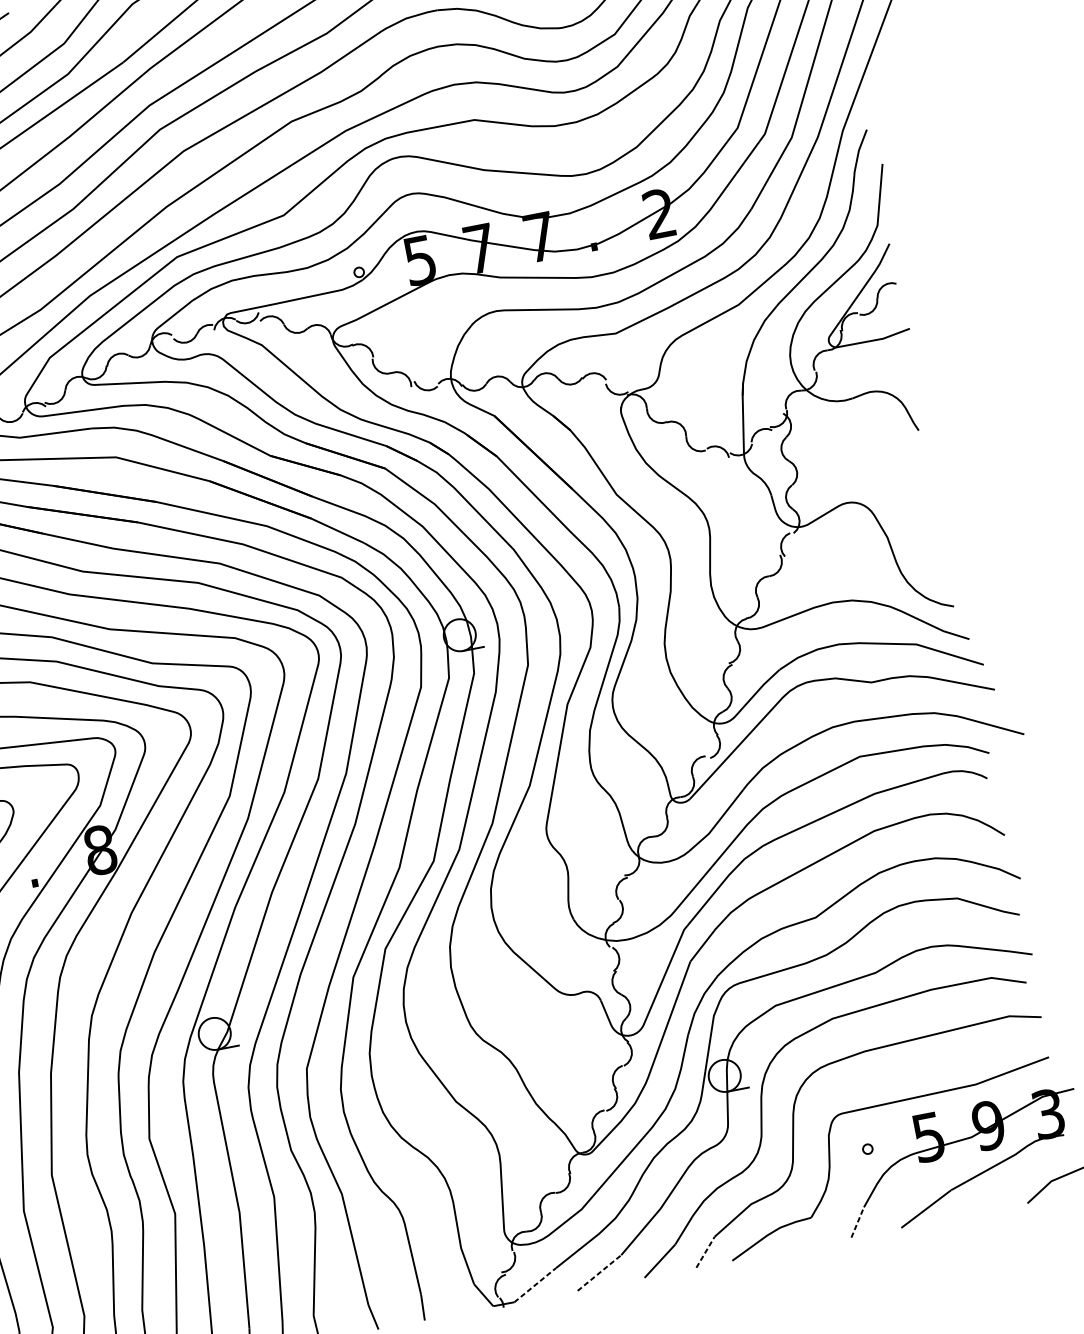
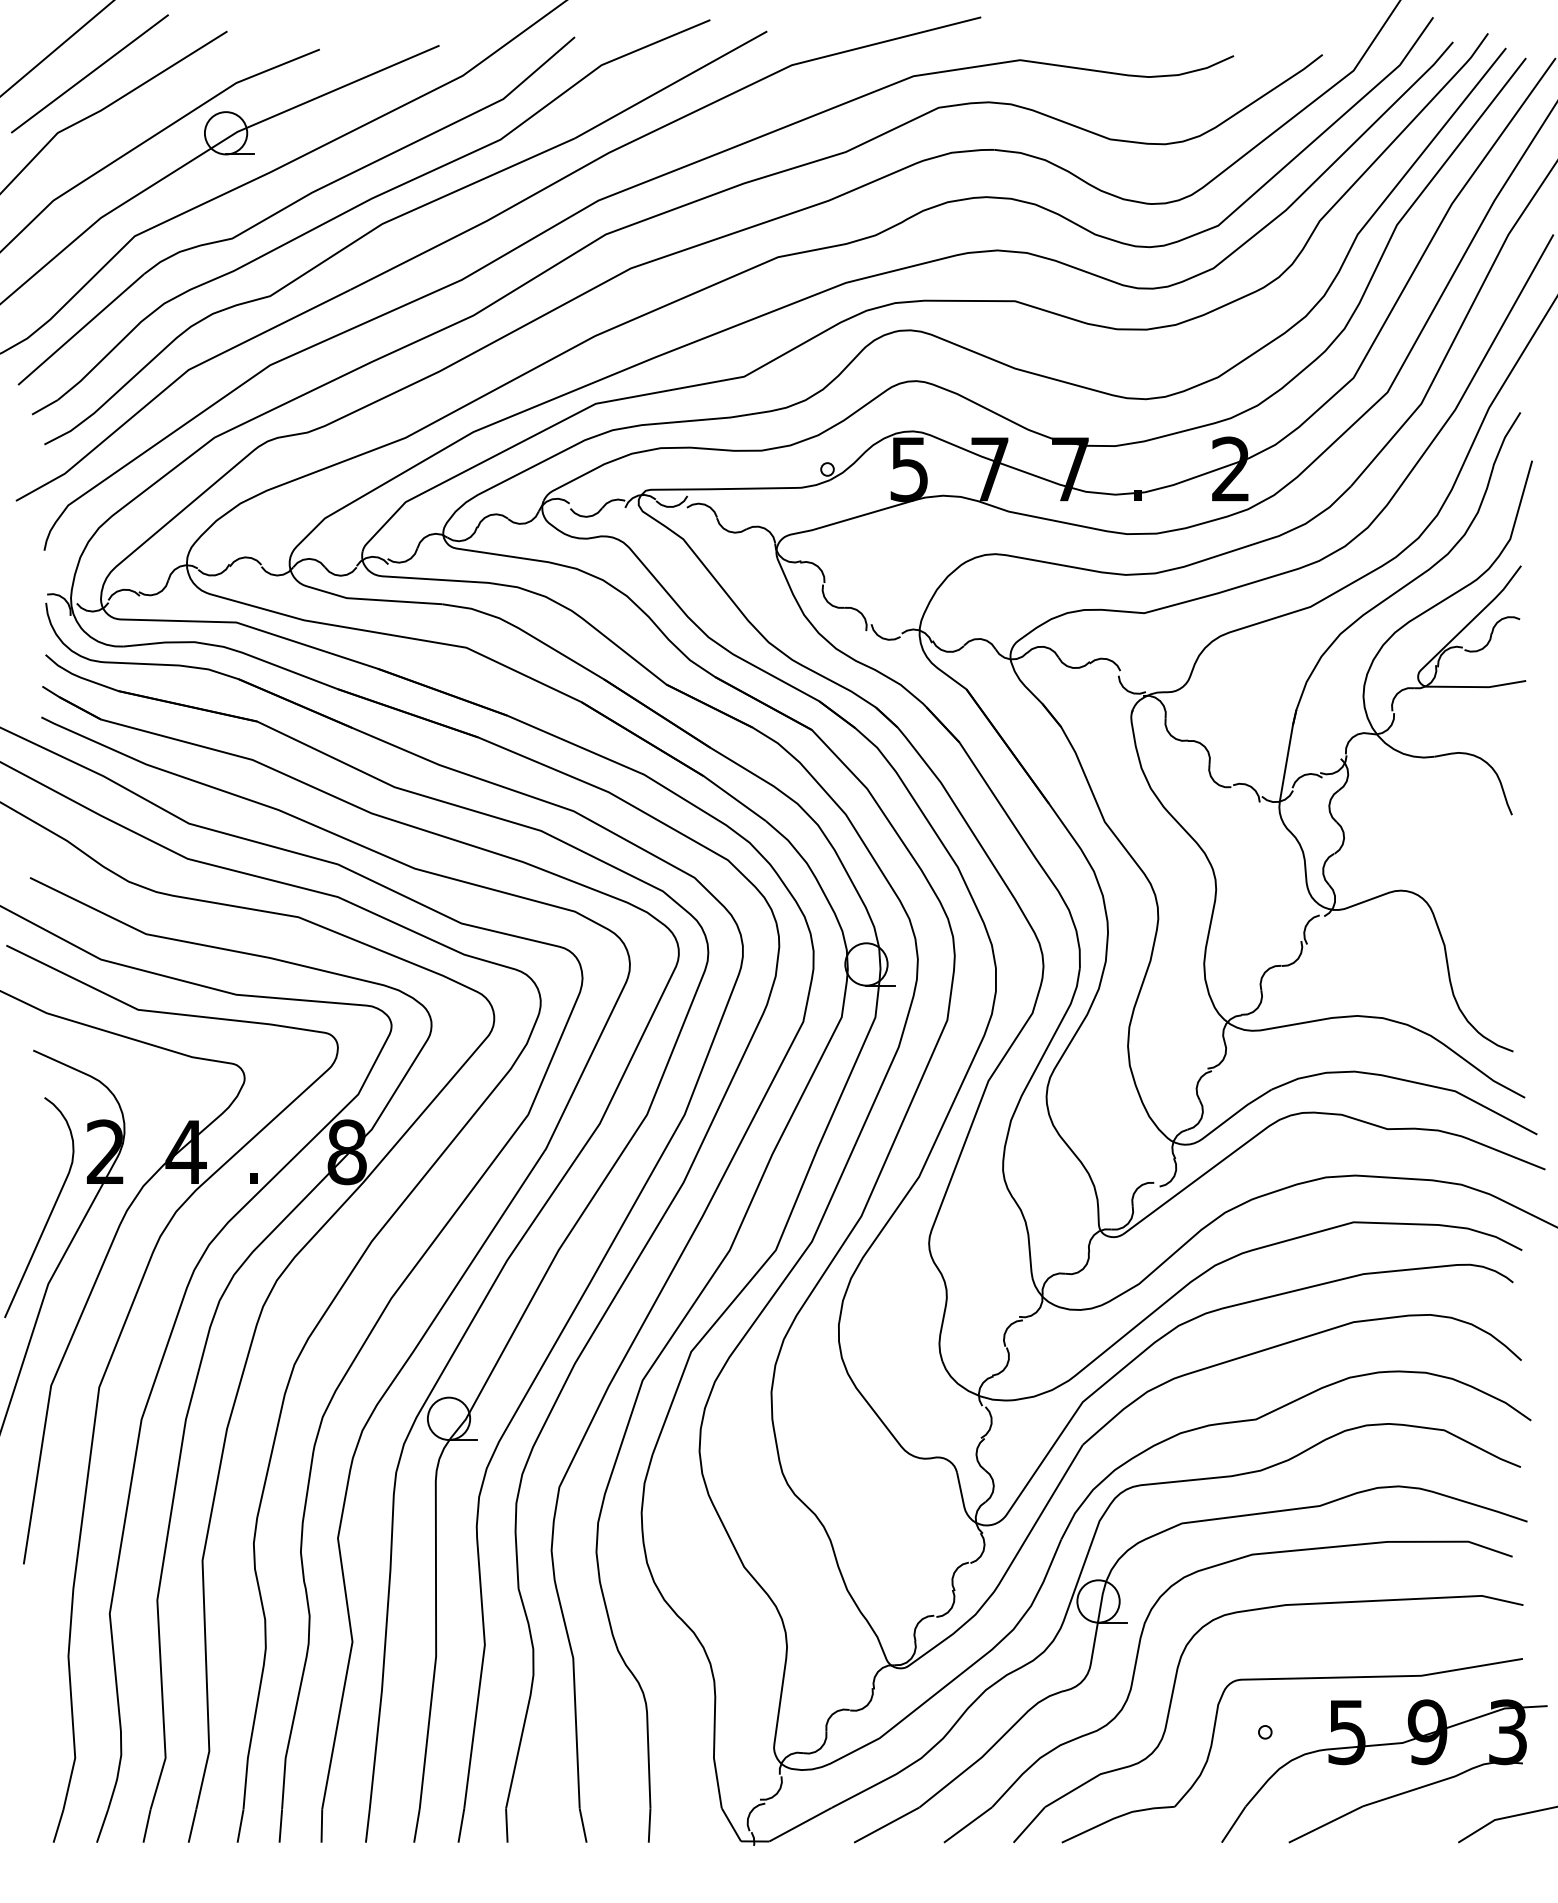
line: (857, 1222) -> (1233, 1824), dashed -> solid
line: (705, 1251) -> (1029, 1824), dashed -> solid
line: (599, 1272) -> (887, 1824), dashed -> solid
line: (535, 1285) -> (800, 1824), dashed -> solid

